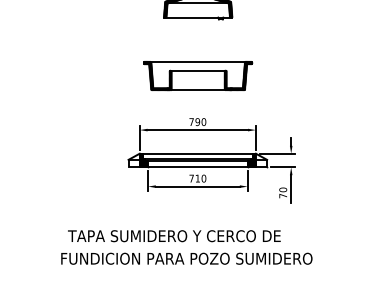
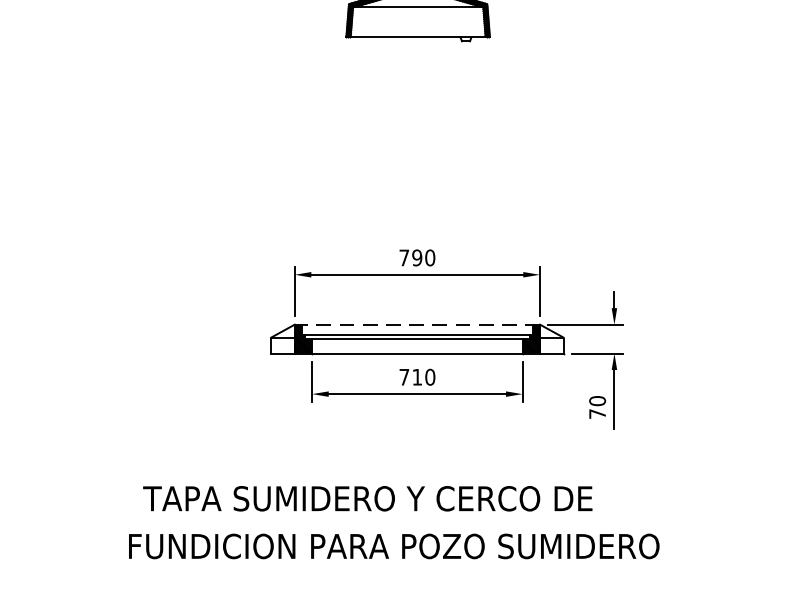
part: (198, 76) -> (418, 161), removed
line: (197, 153) -> (416, 324), solid -> dashed

